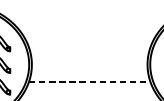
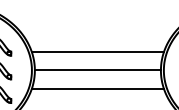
line: (89, 47) -> (97, 51), added
line: (89, 64) -> (97, 70), added
line: (90, 82) -> (98, 89), dashed -> solid

